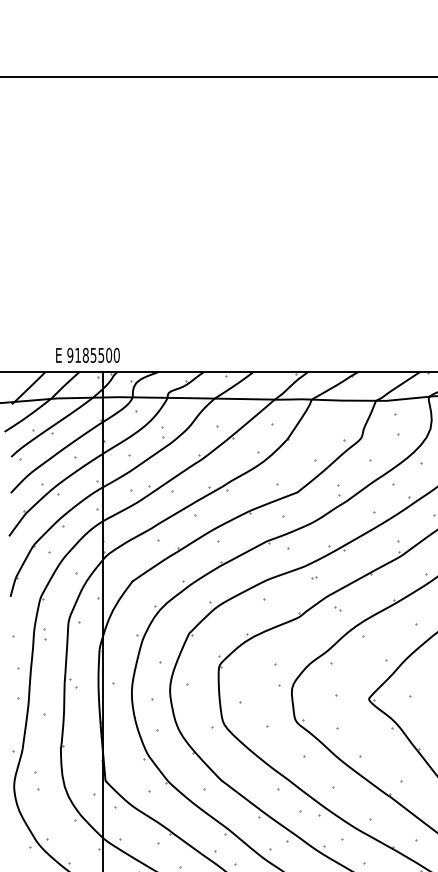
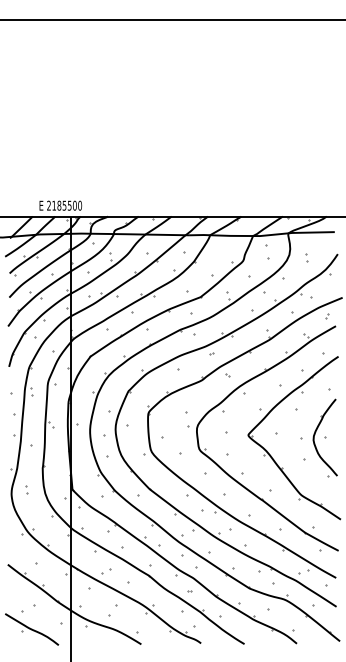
text: (69, 355) -> (48, 205), 9185500 -> 2185500
part: (36, 780) -> (26, 489), size x0.62

